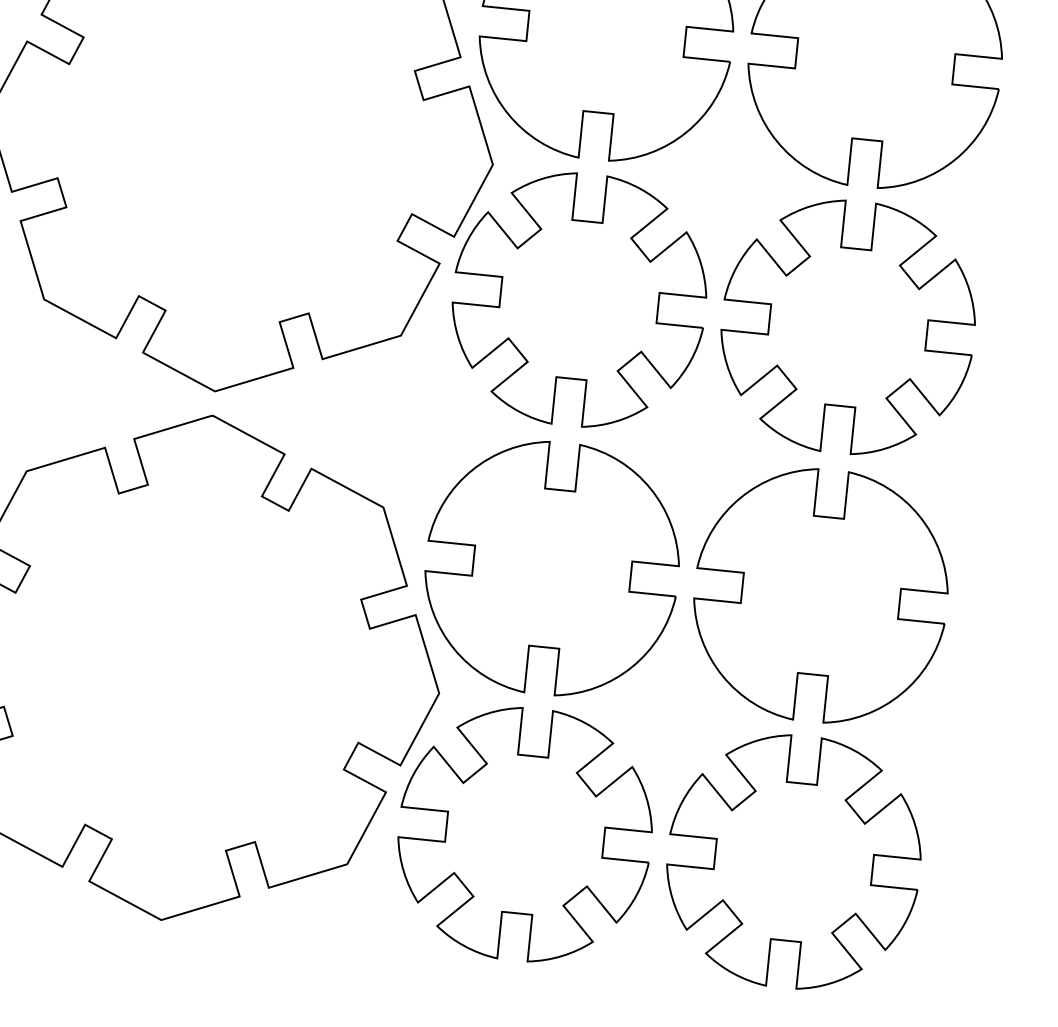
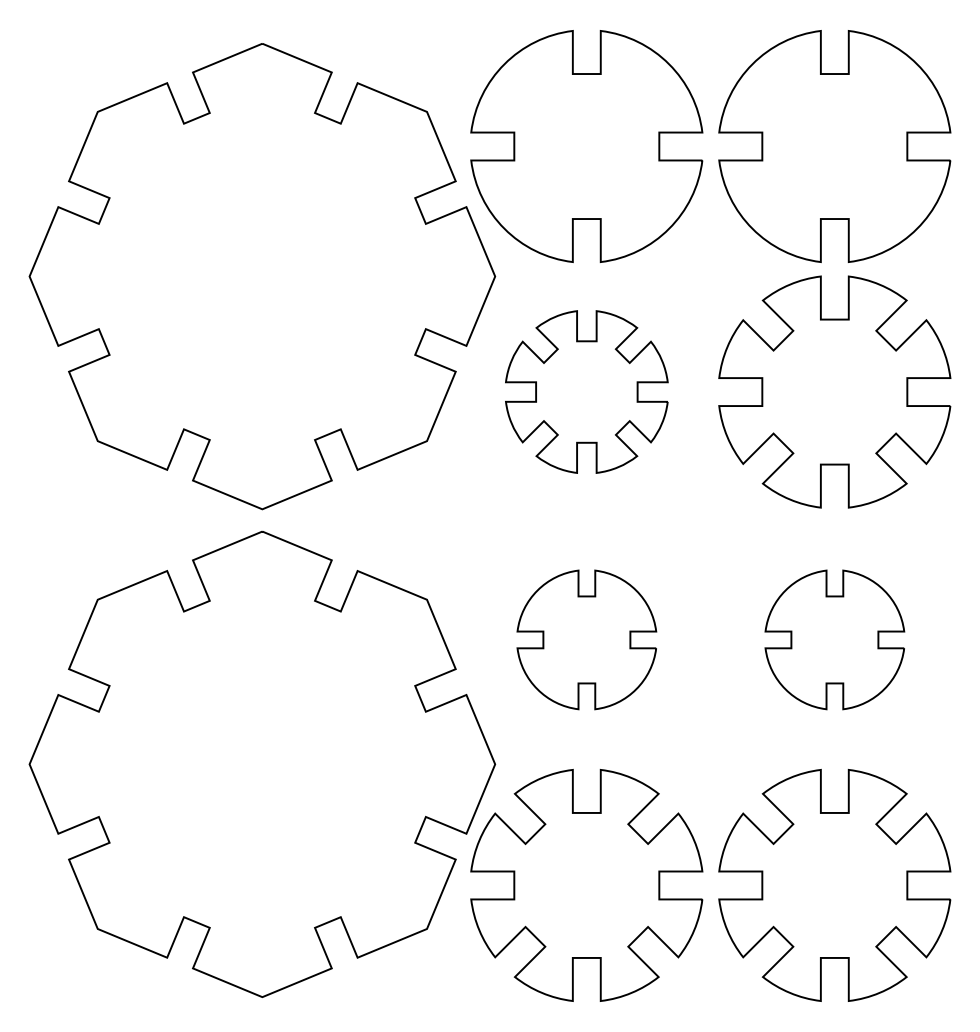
part: (579, 299) -> (586, 391), size x0.7
part: (551, 568) -> (586, 639), size x0.6
part: (820, 595) -> (834, 639), size x0.6

